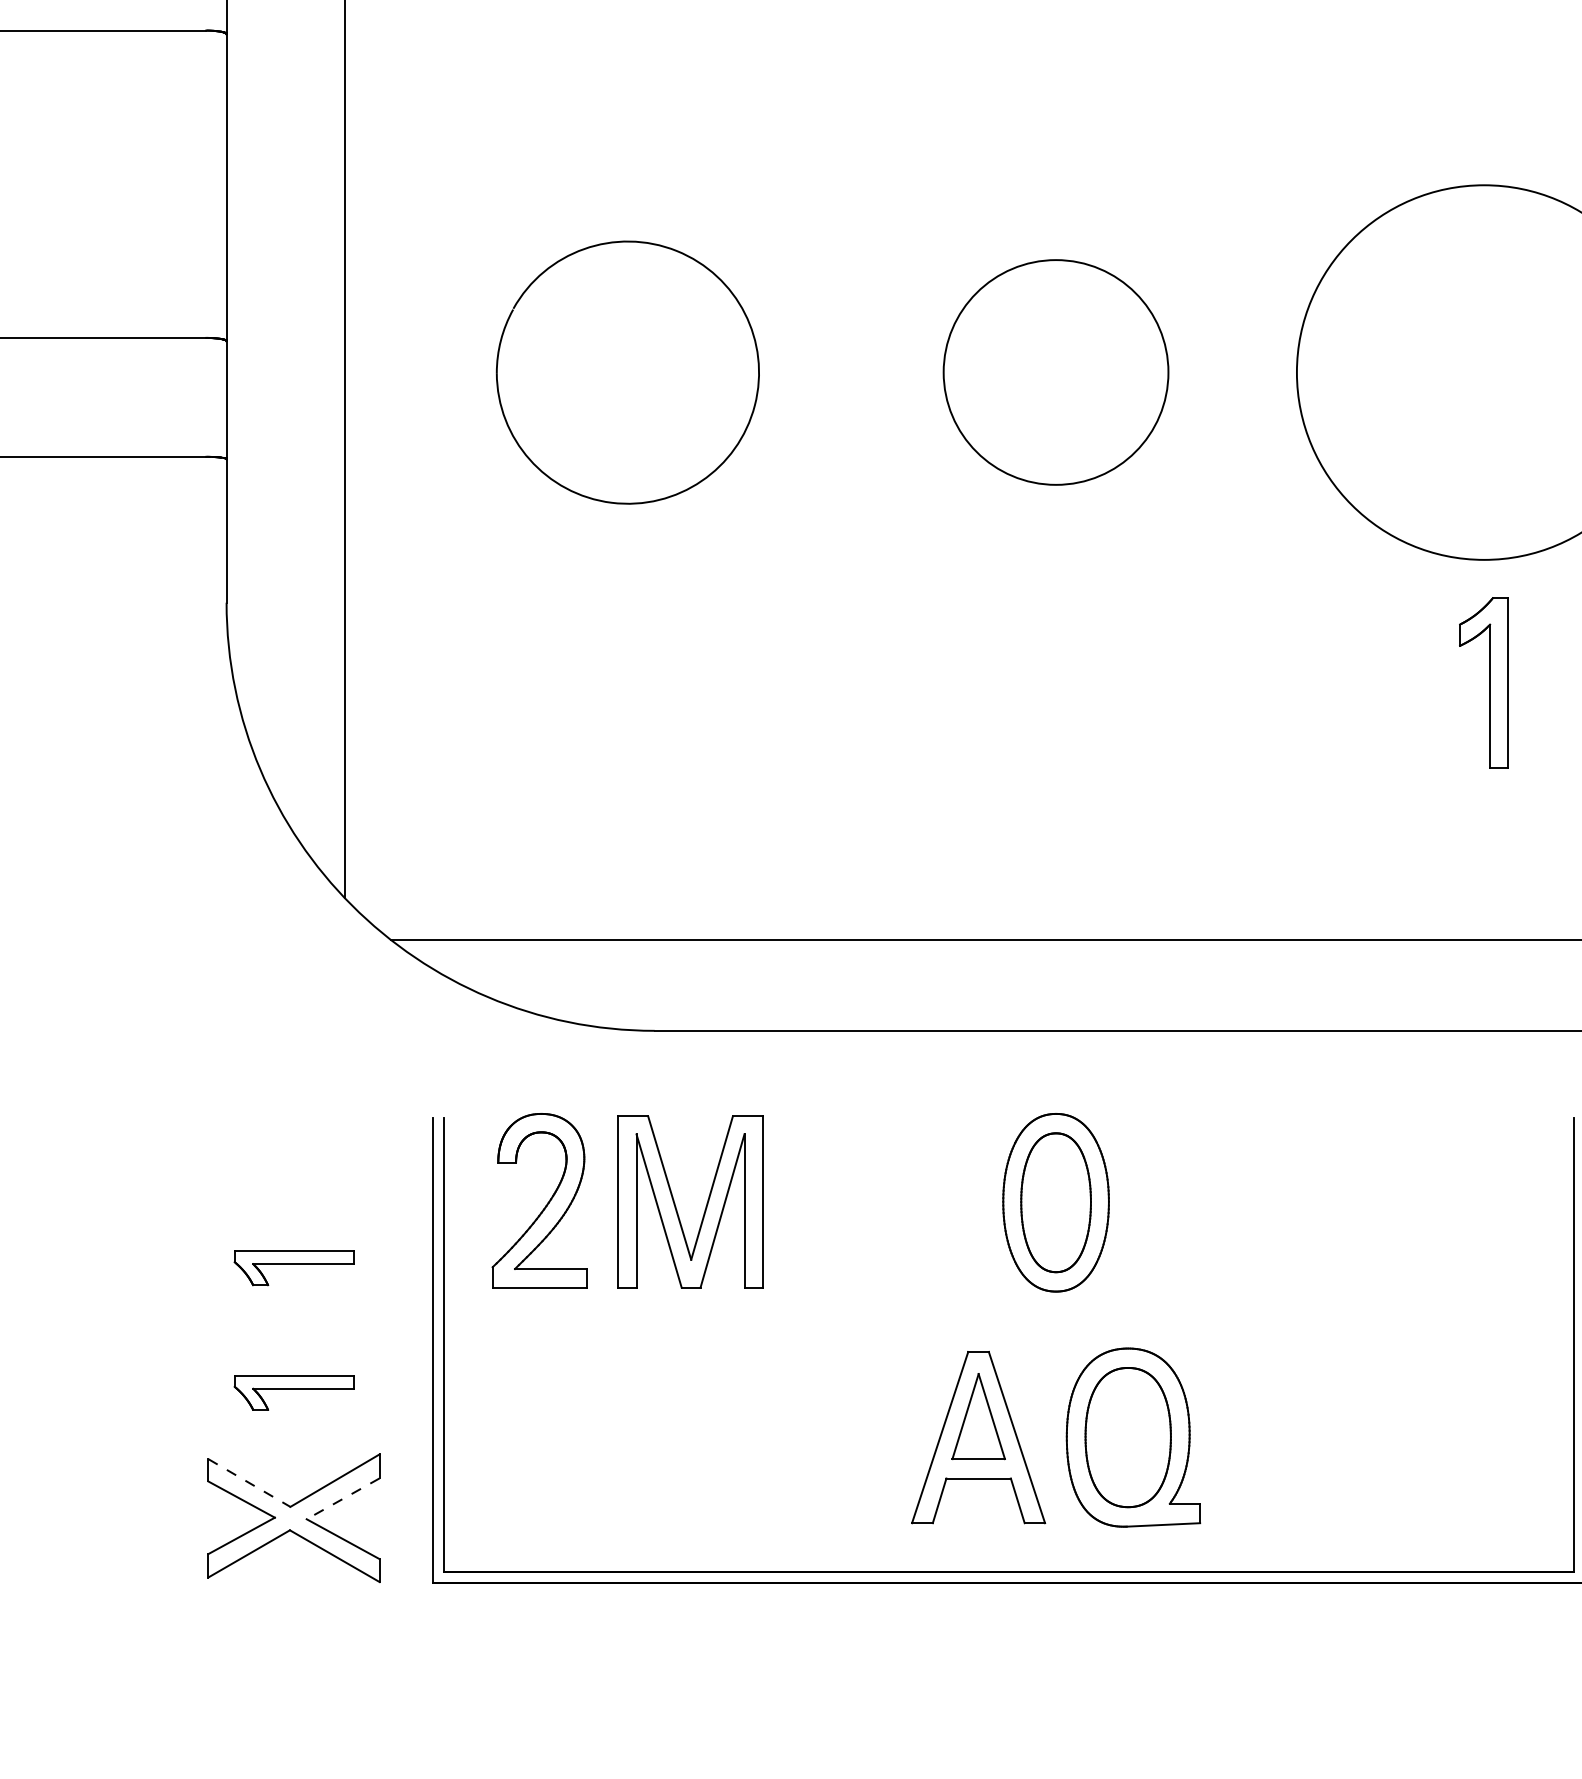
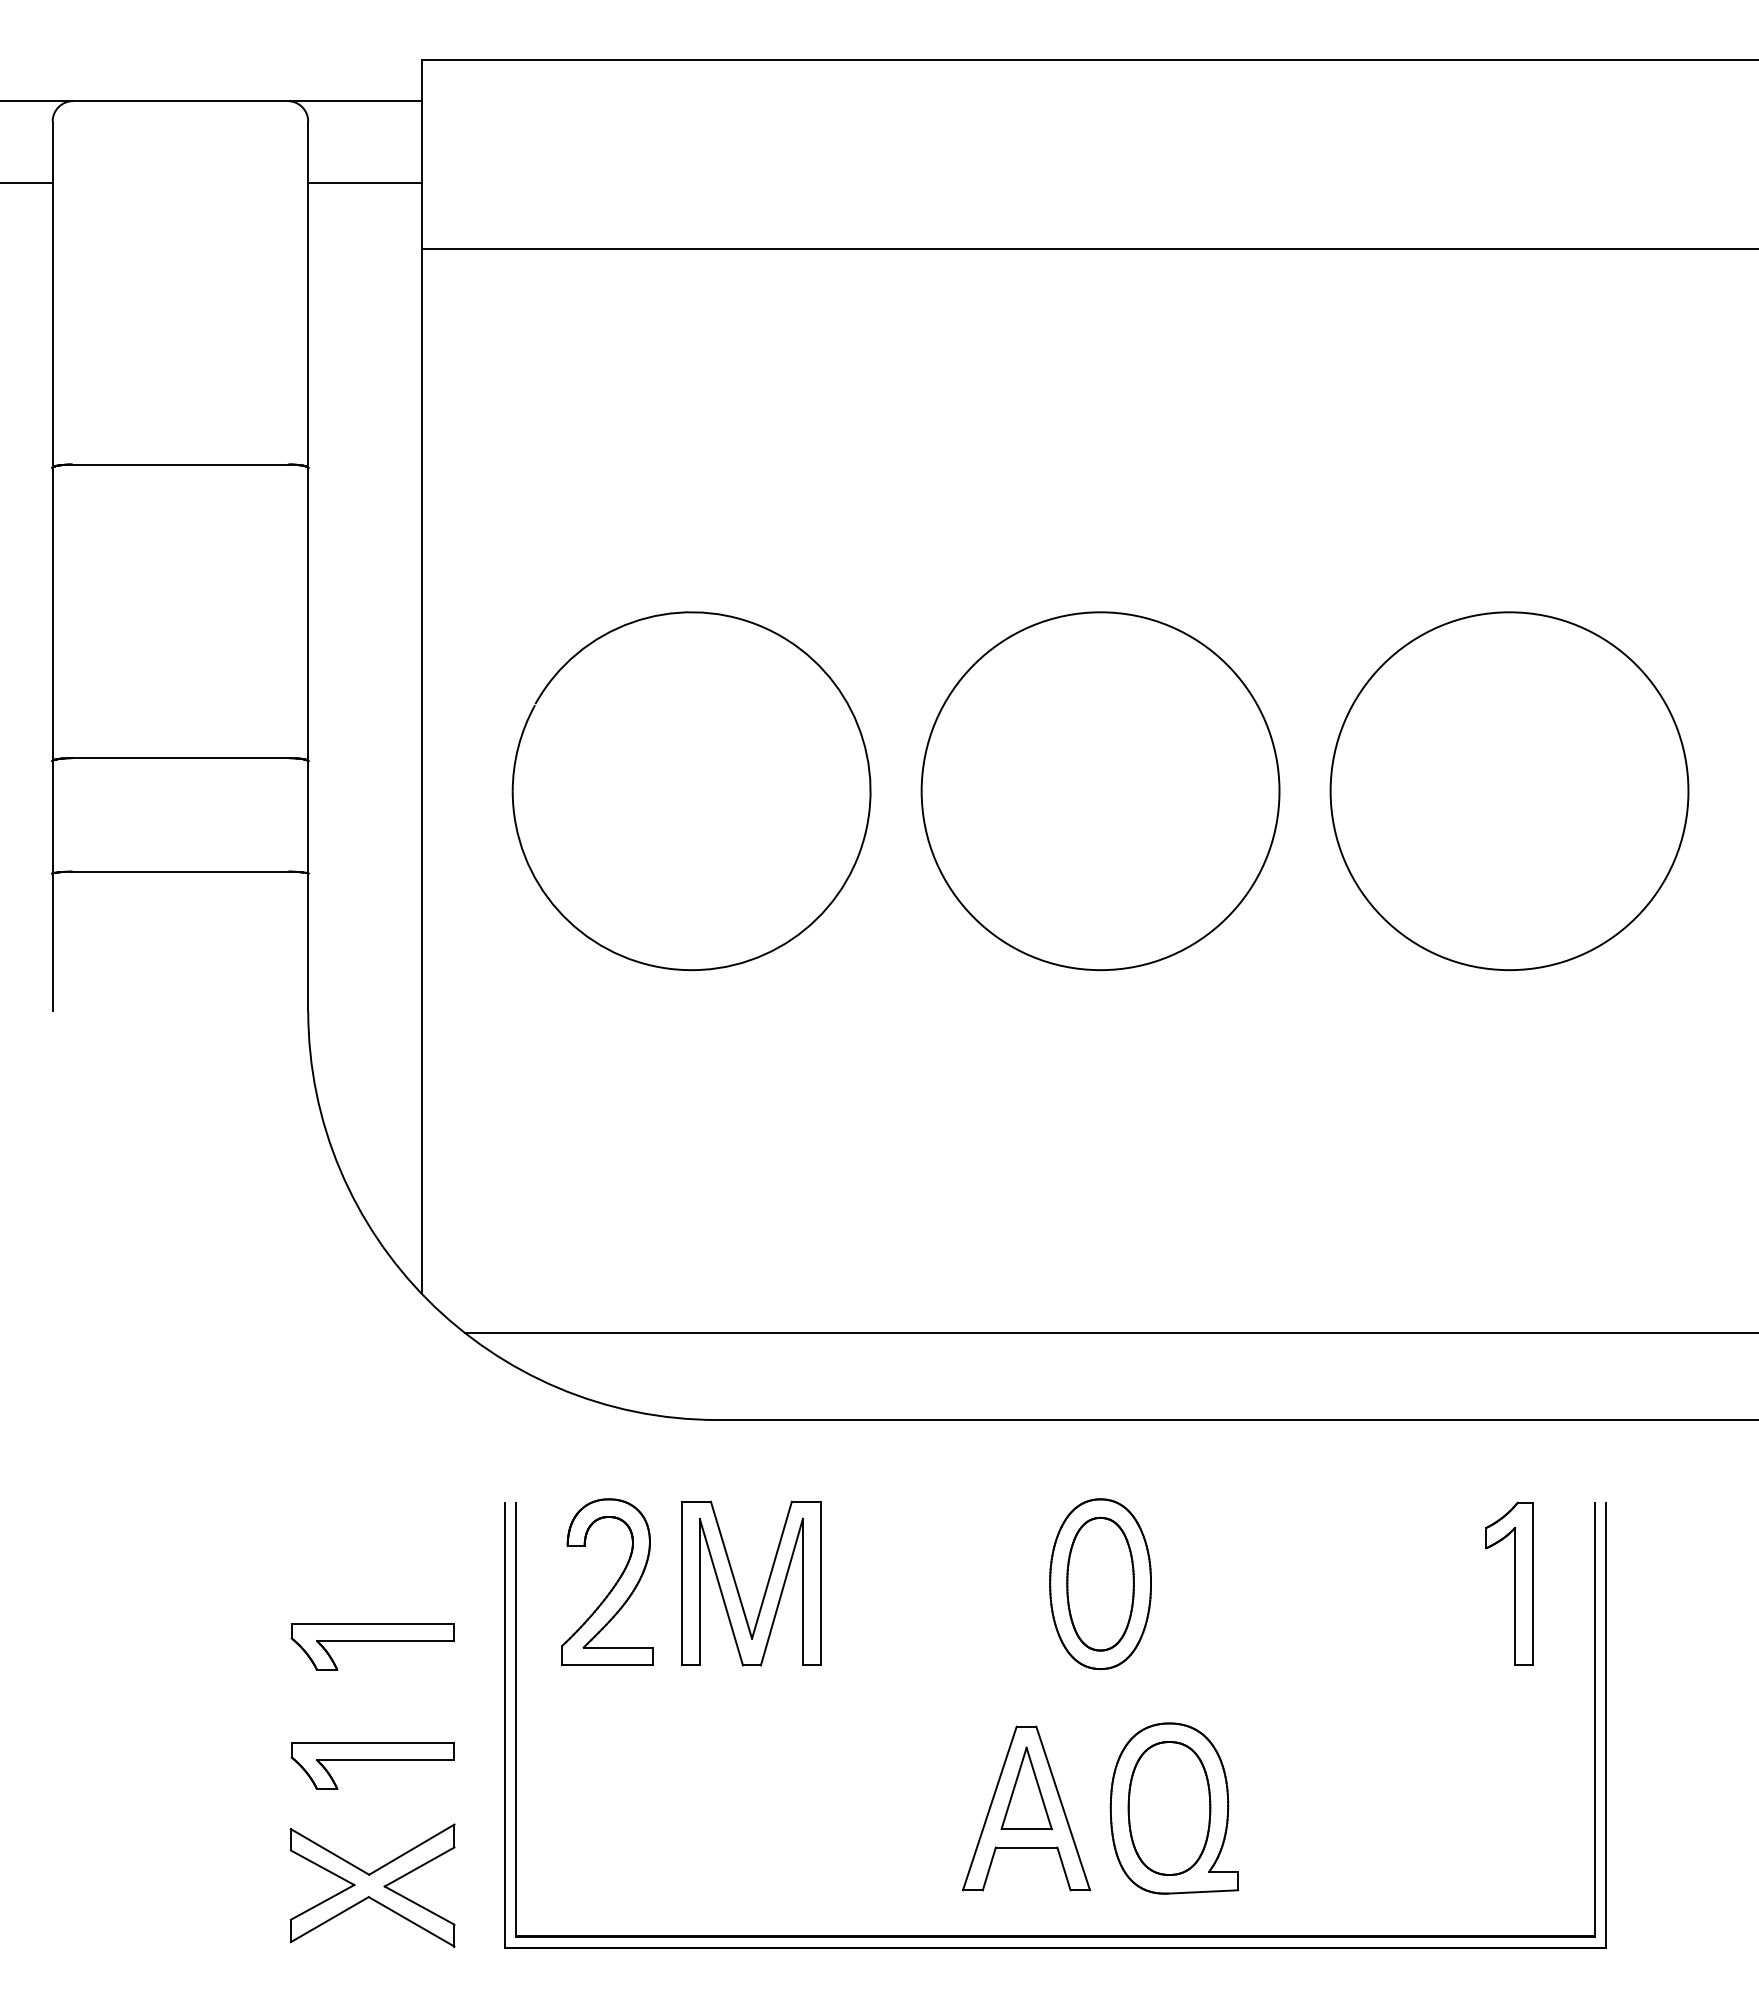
circle: (1056, 371) -> (1100, 790), size x1.67
part: (627, 372) -> (691, 791), size x1.43
part: (1484, 682) -> (1509, 1583), moved
part: (293, 1267) -> (372, 1646), size x1.43
part: (293, 1392) -> (372, 1765), size x1.43
line: (249, 1483) -> (330, 1852), dashed -> solid
line: (343, 1499) -> (419, 1867), dashed -> solid

